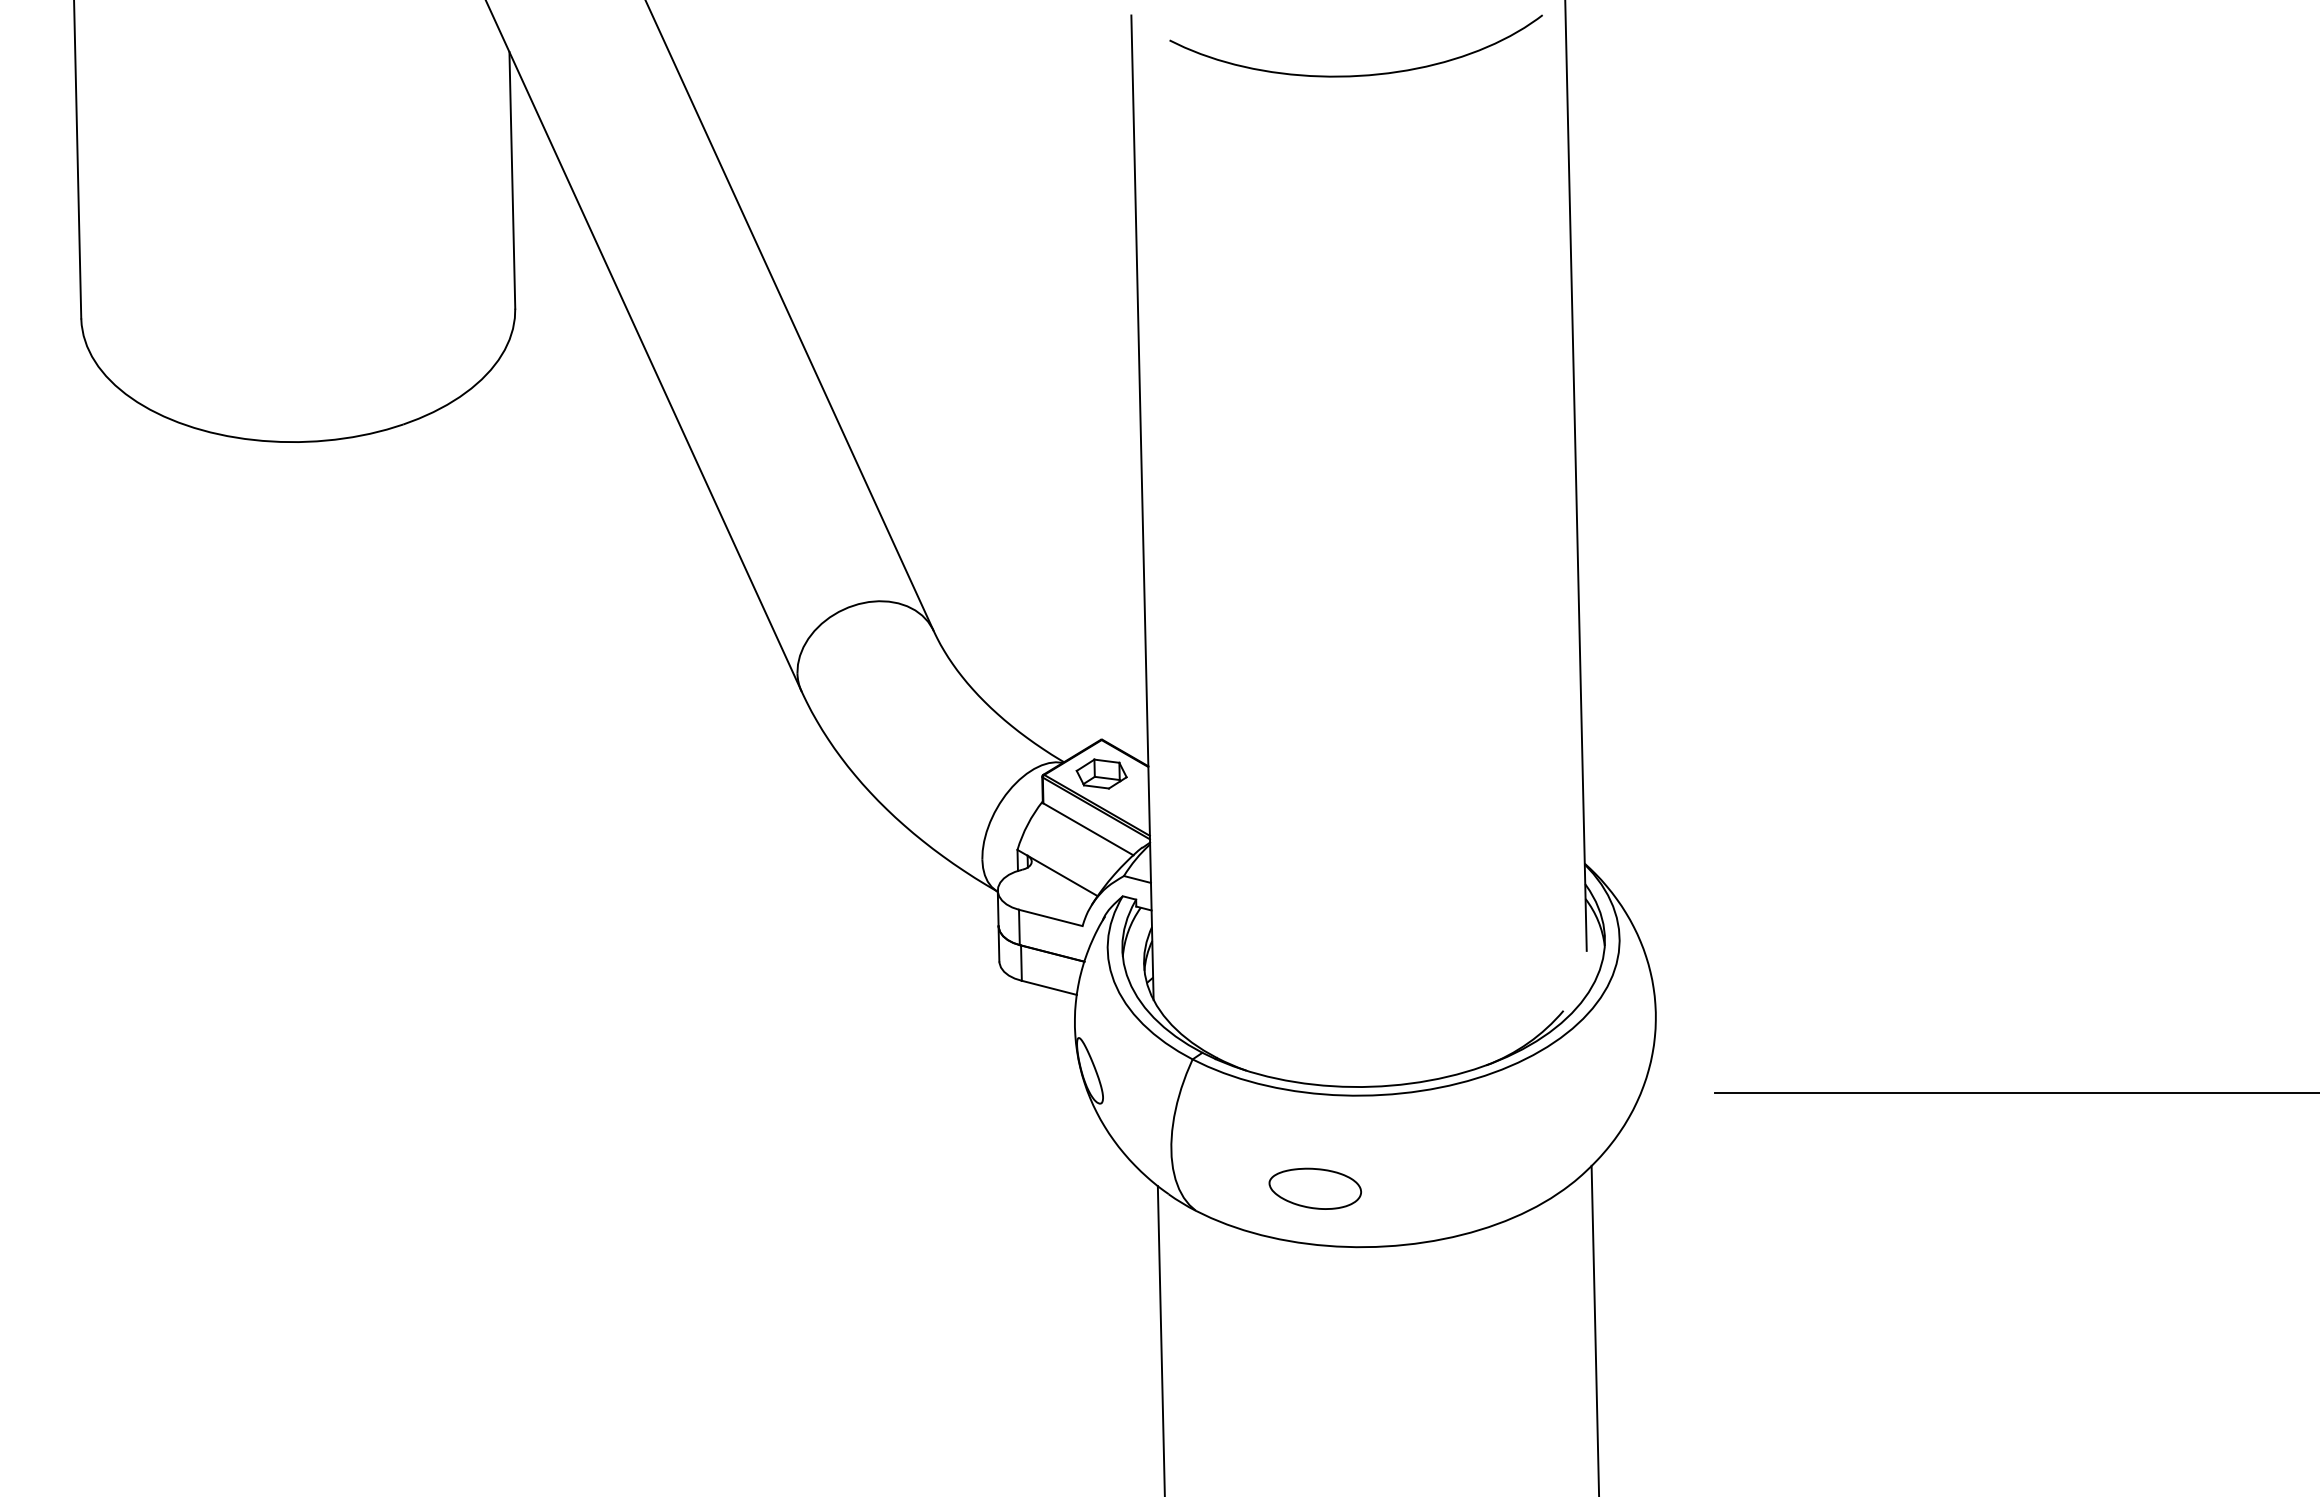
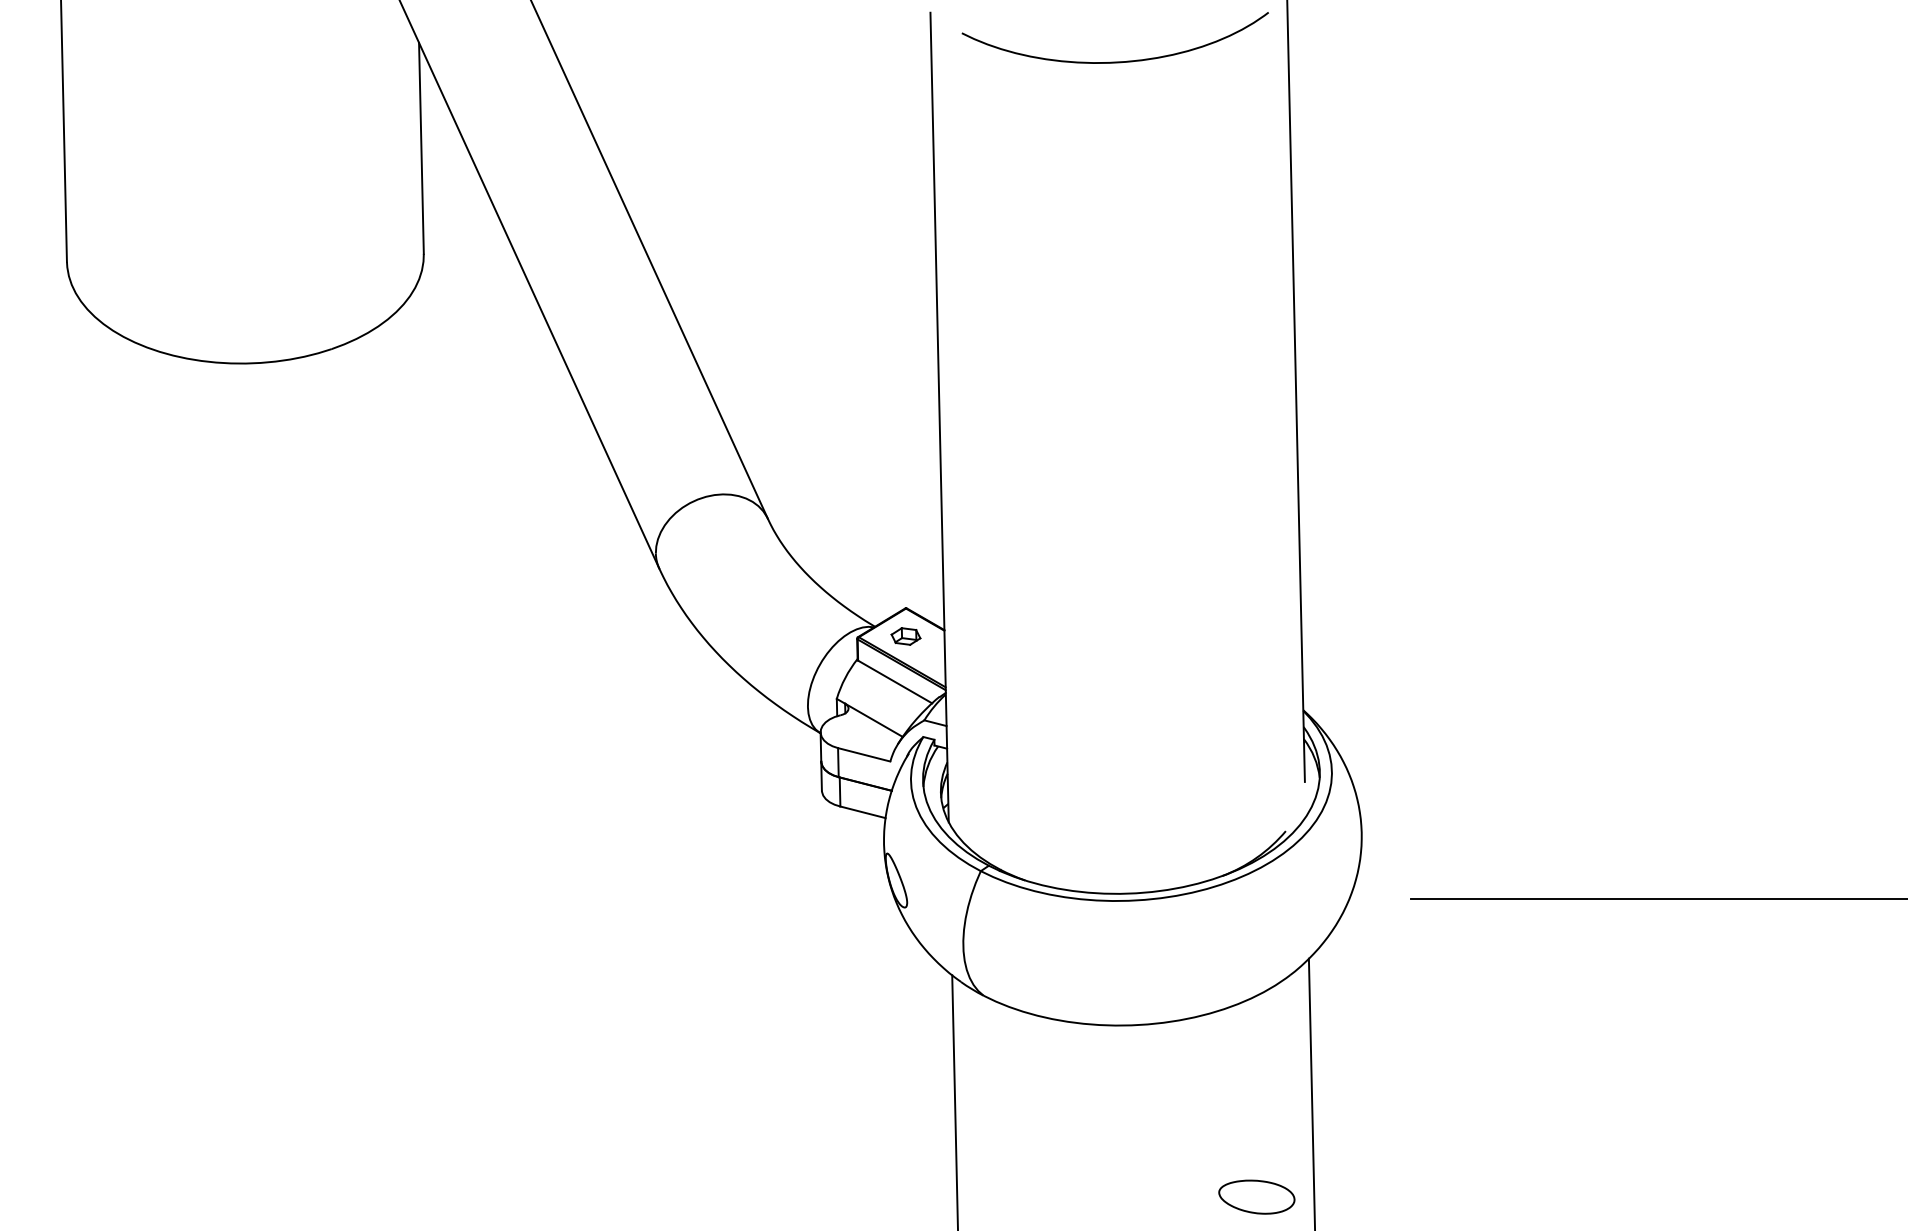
part: (1101, 773) -> (905, 636), size x0.7
part: (1314, 1188) -> (1256, 1196), moved

